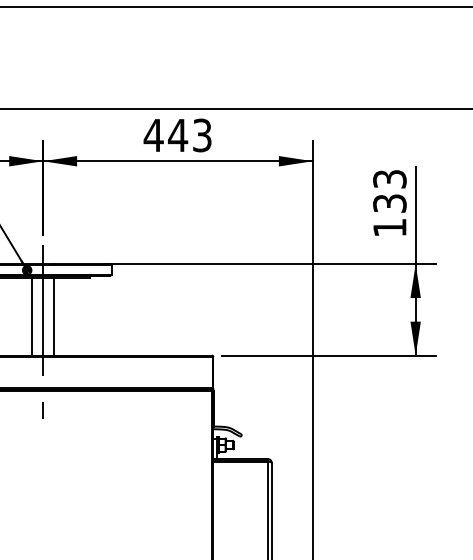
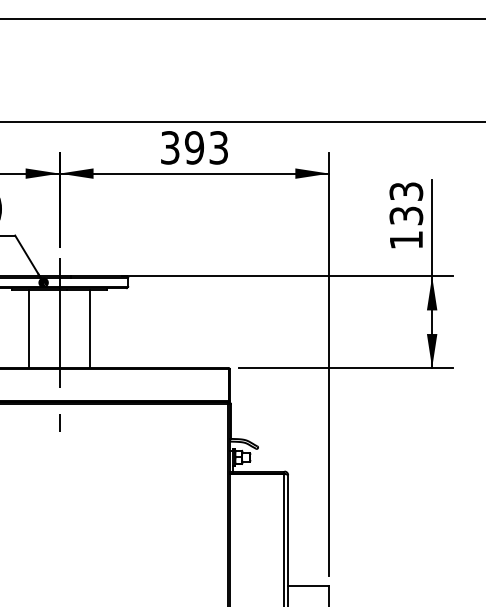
text: (166, 135) -> (182, 147), 443 -> 393
line: (32, 316) -> (29, 328), moved
line: (54, 316) -> (90, 328), moved

